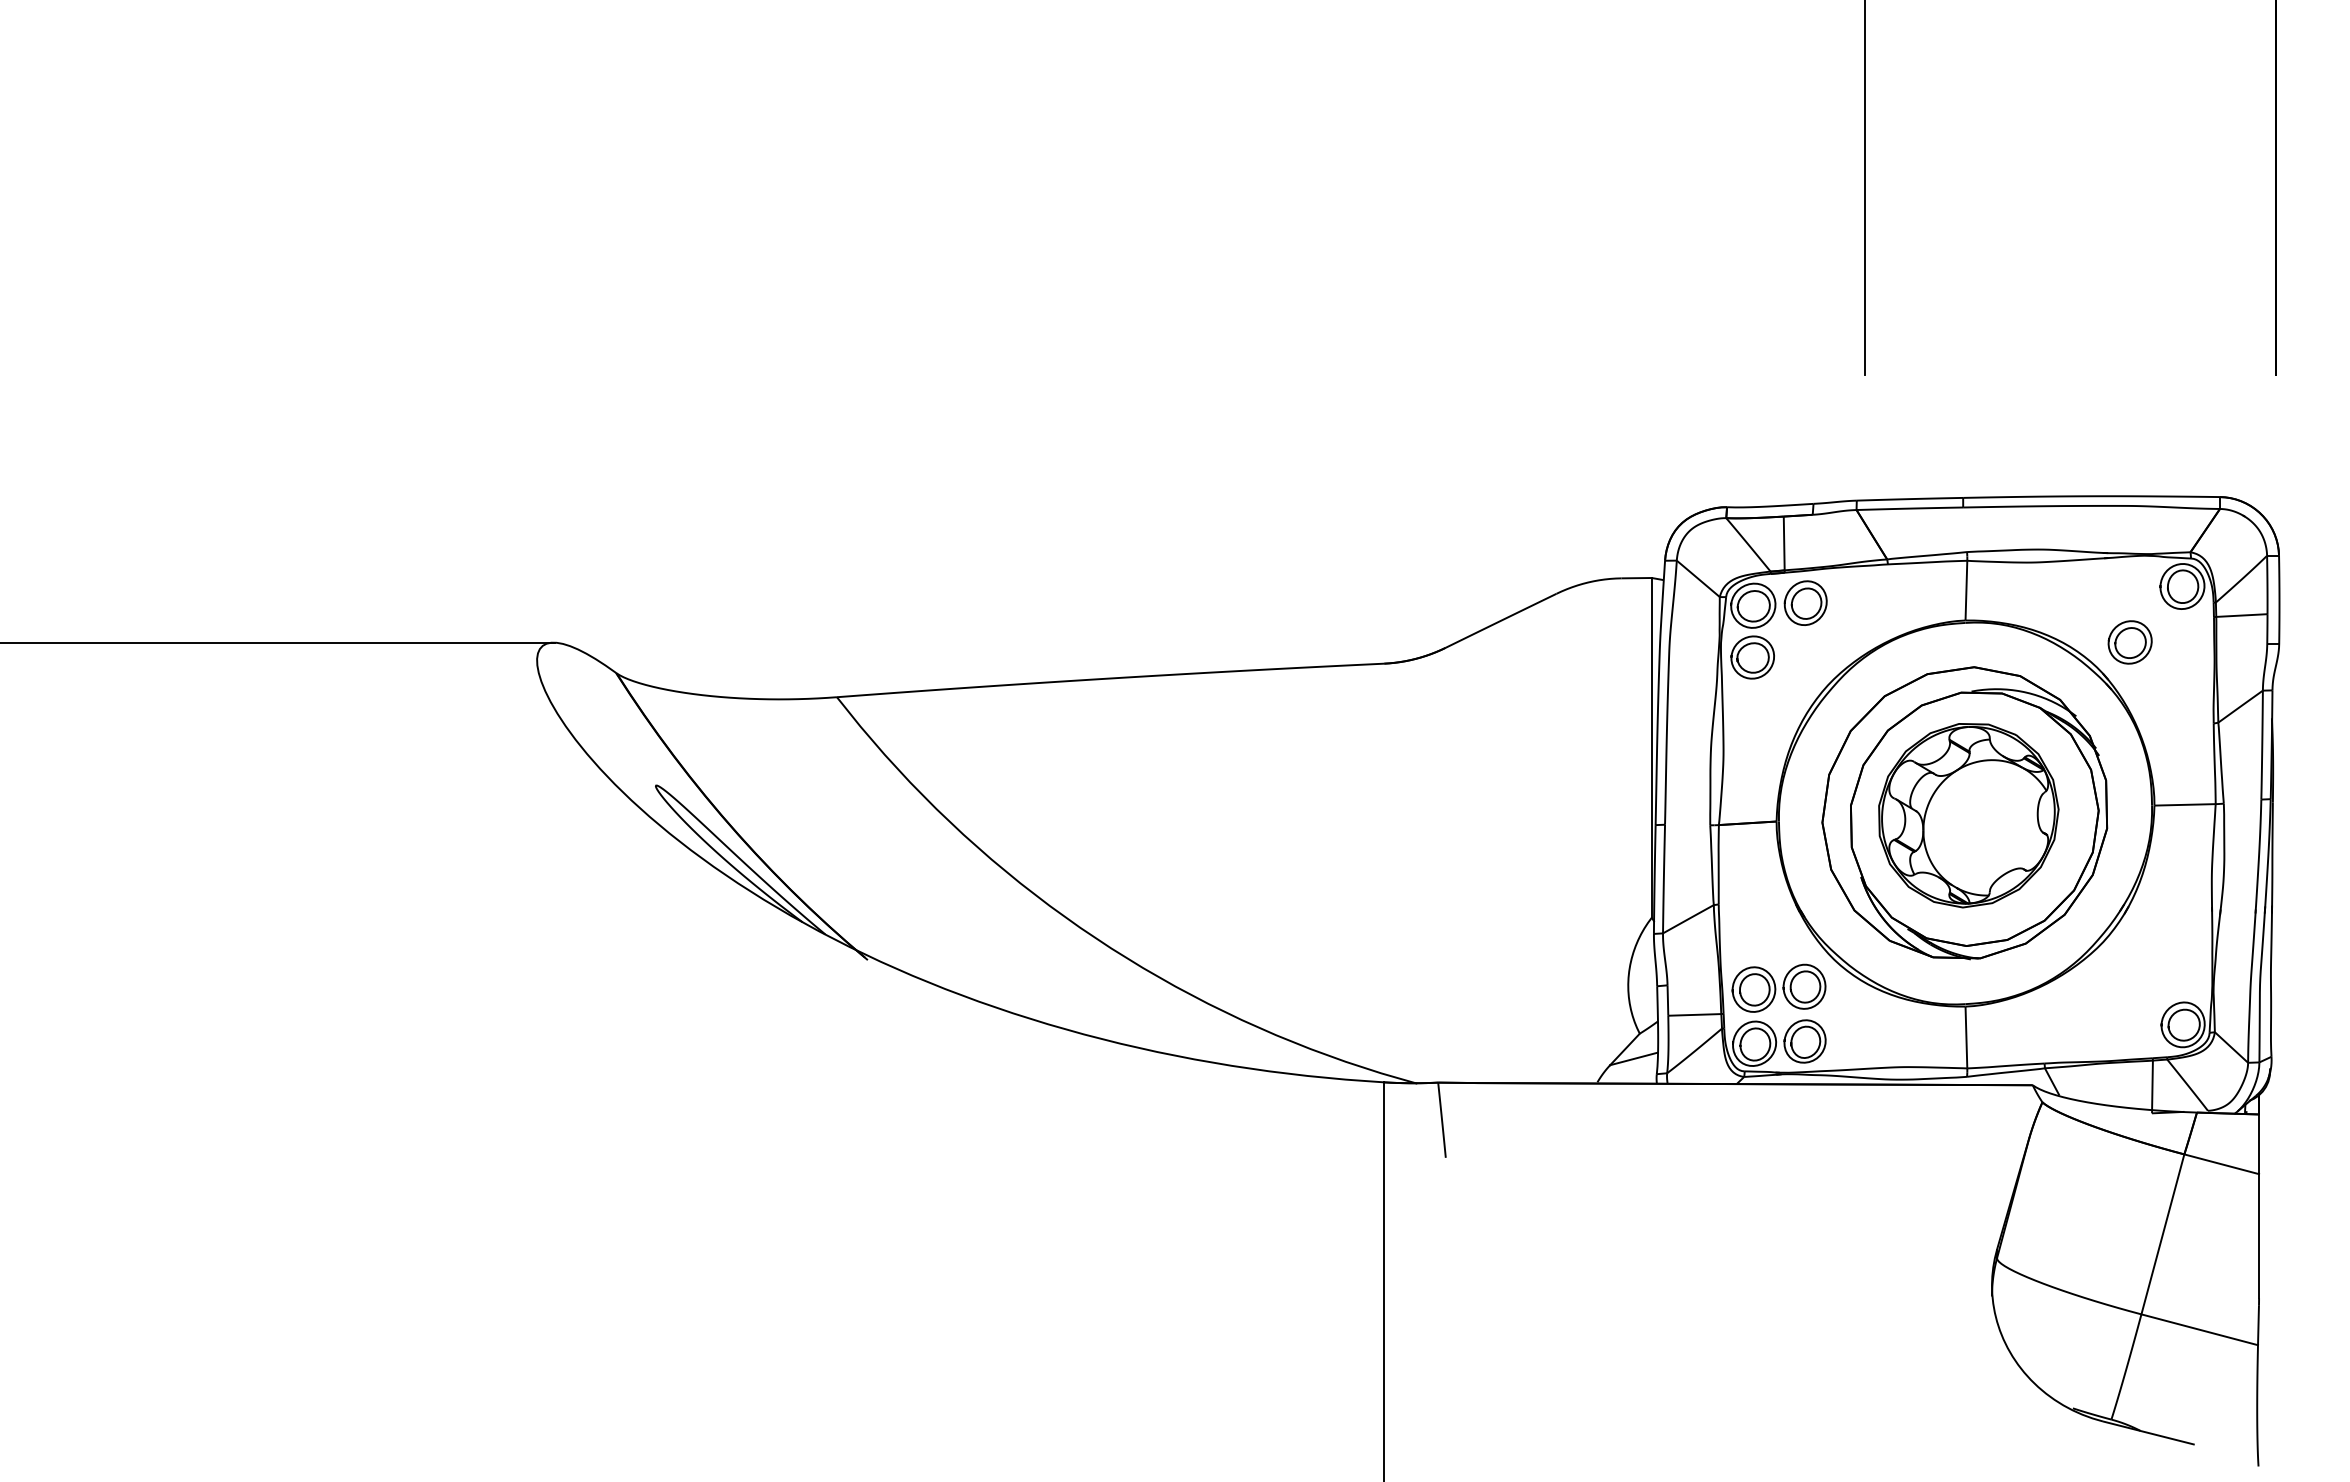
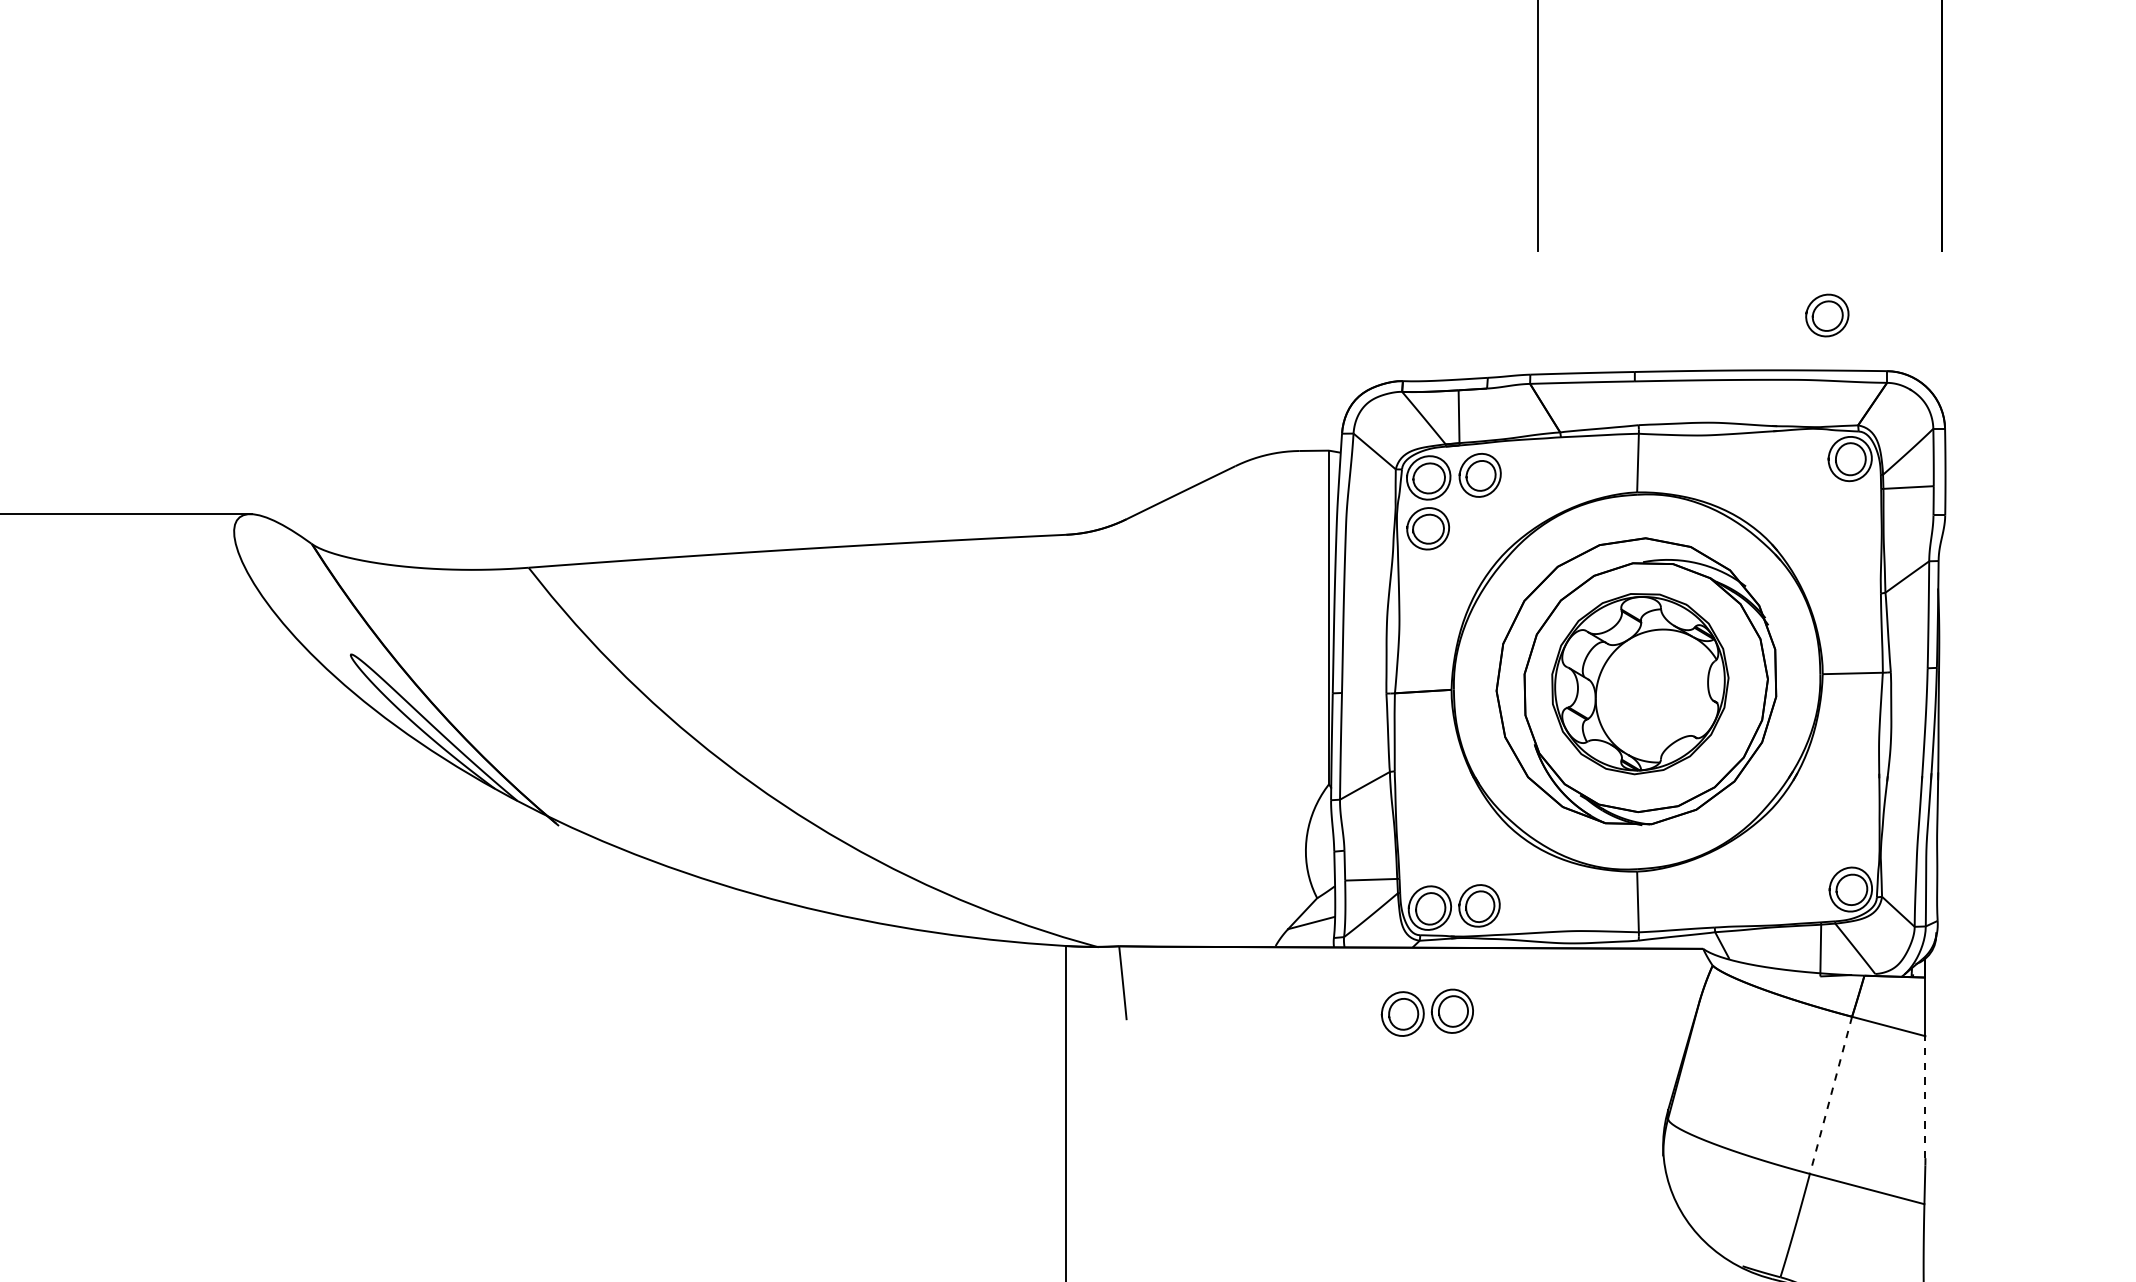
part: (2129, 642) -> (1826, 315), moved
part: (1778, 987) -> (1426, 1011), moved
line: (2162, 1234) -> (1830, 1095), solid -> dashed
line: (2259, 1235) -> (1925, 1096), solid -> dashed

